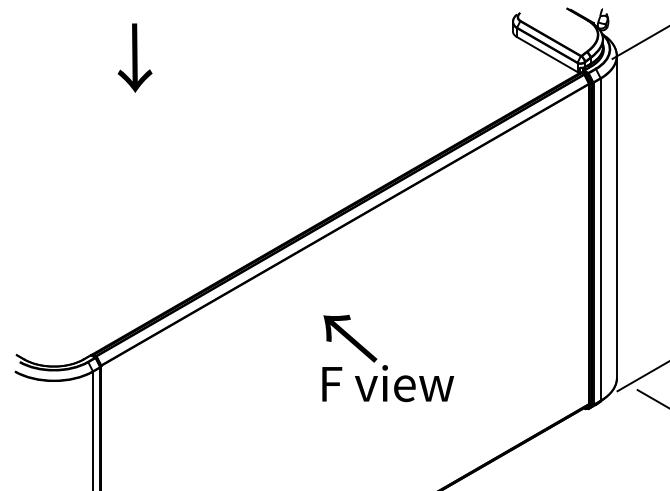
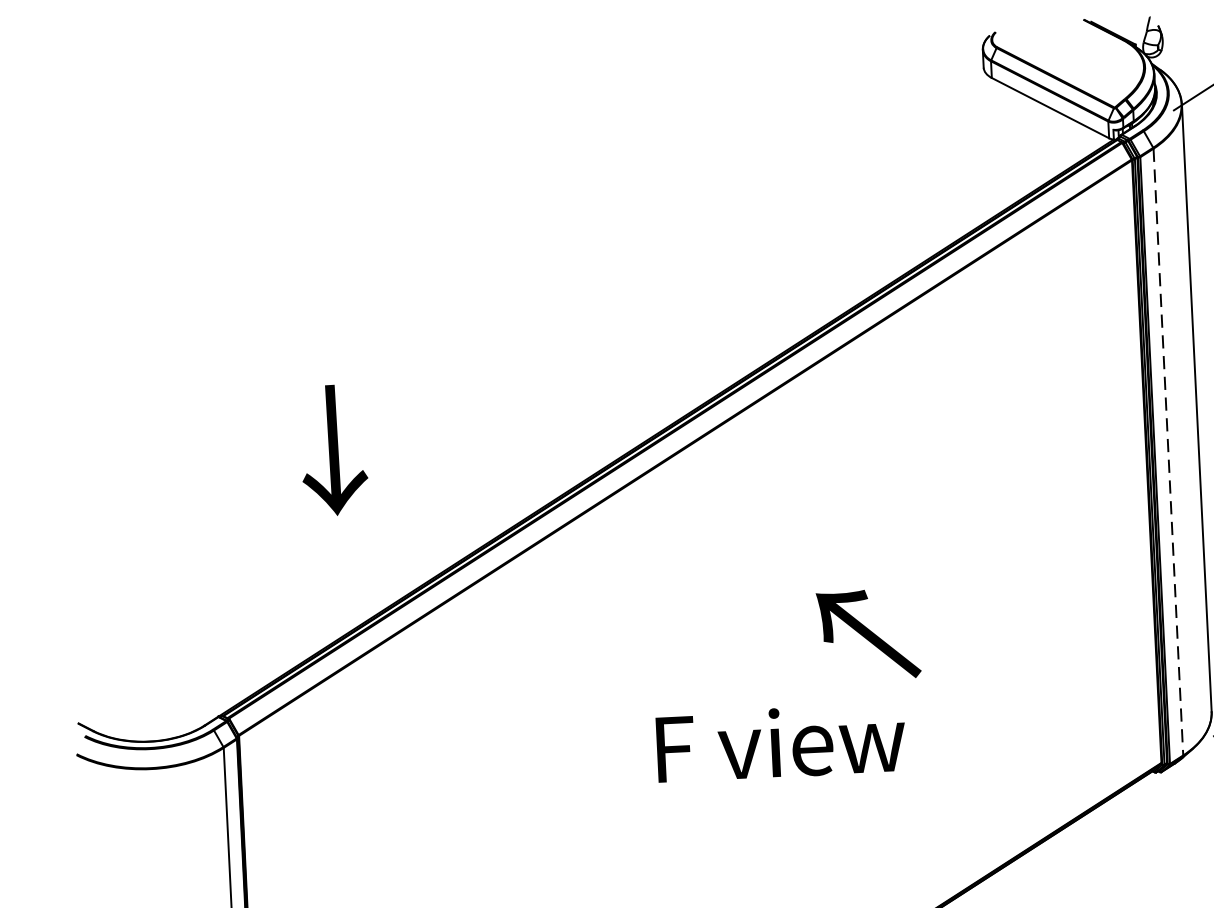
text: (134, 57) -> (332, 449), moved
line: (600, 239) -> (1167, 451), solid -> dashed
text: (350, 338) -> (868, 634), moved

